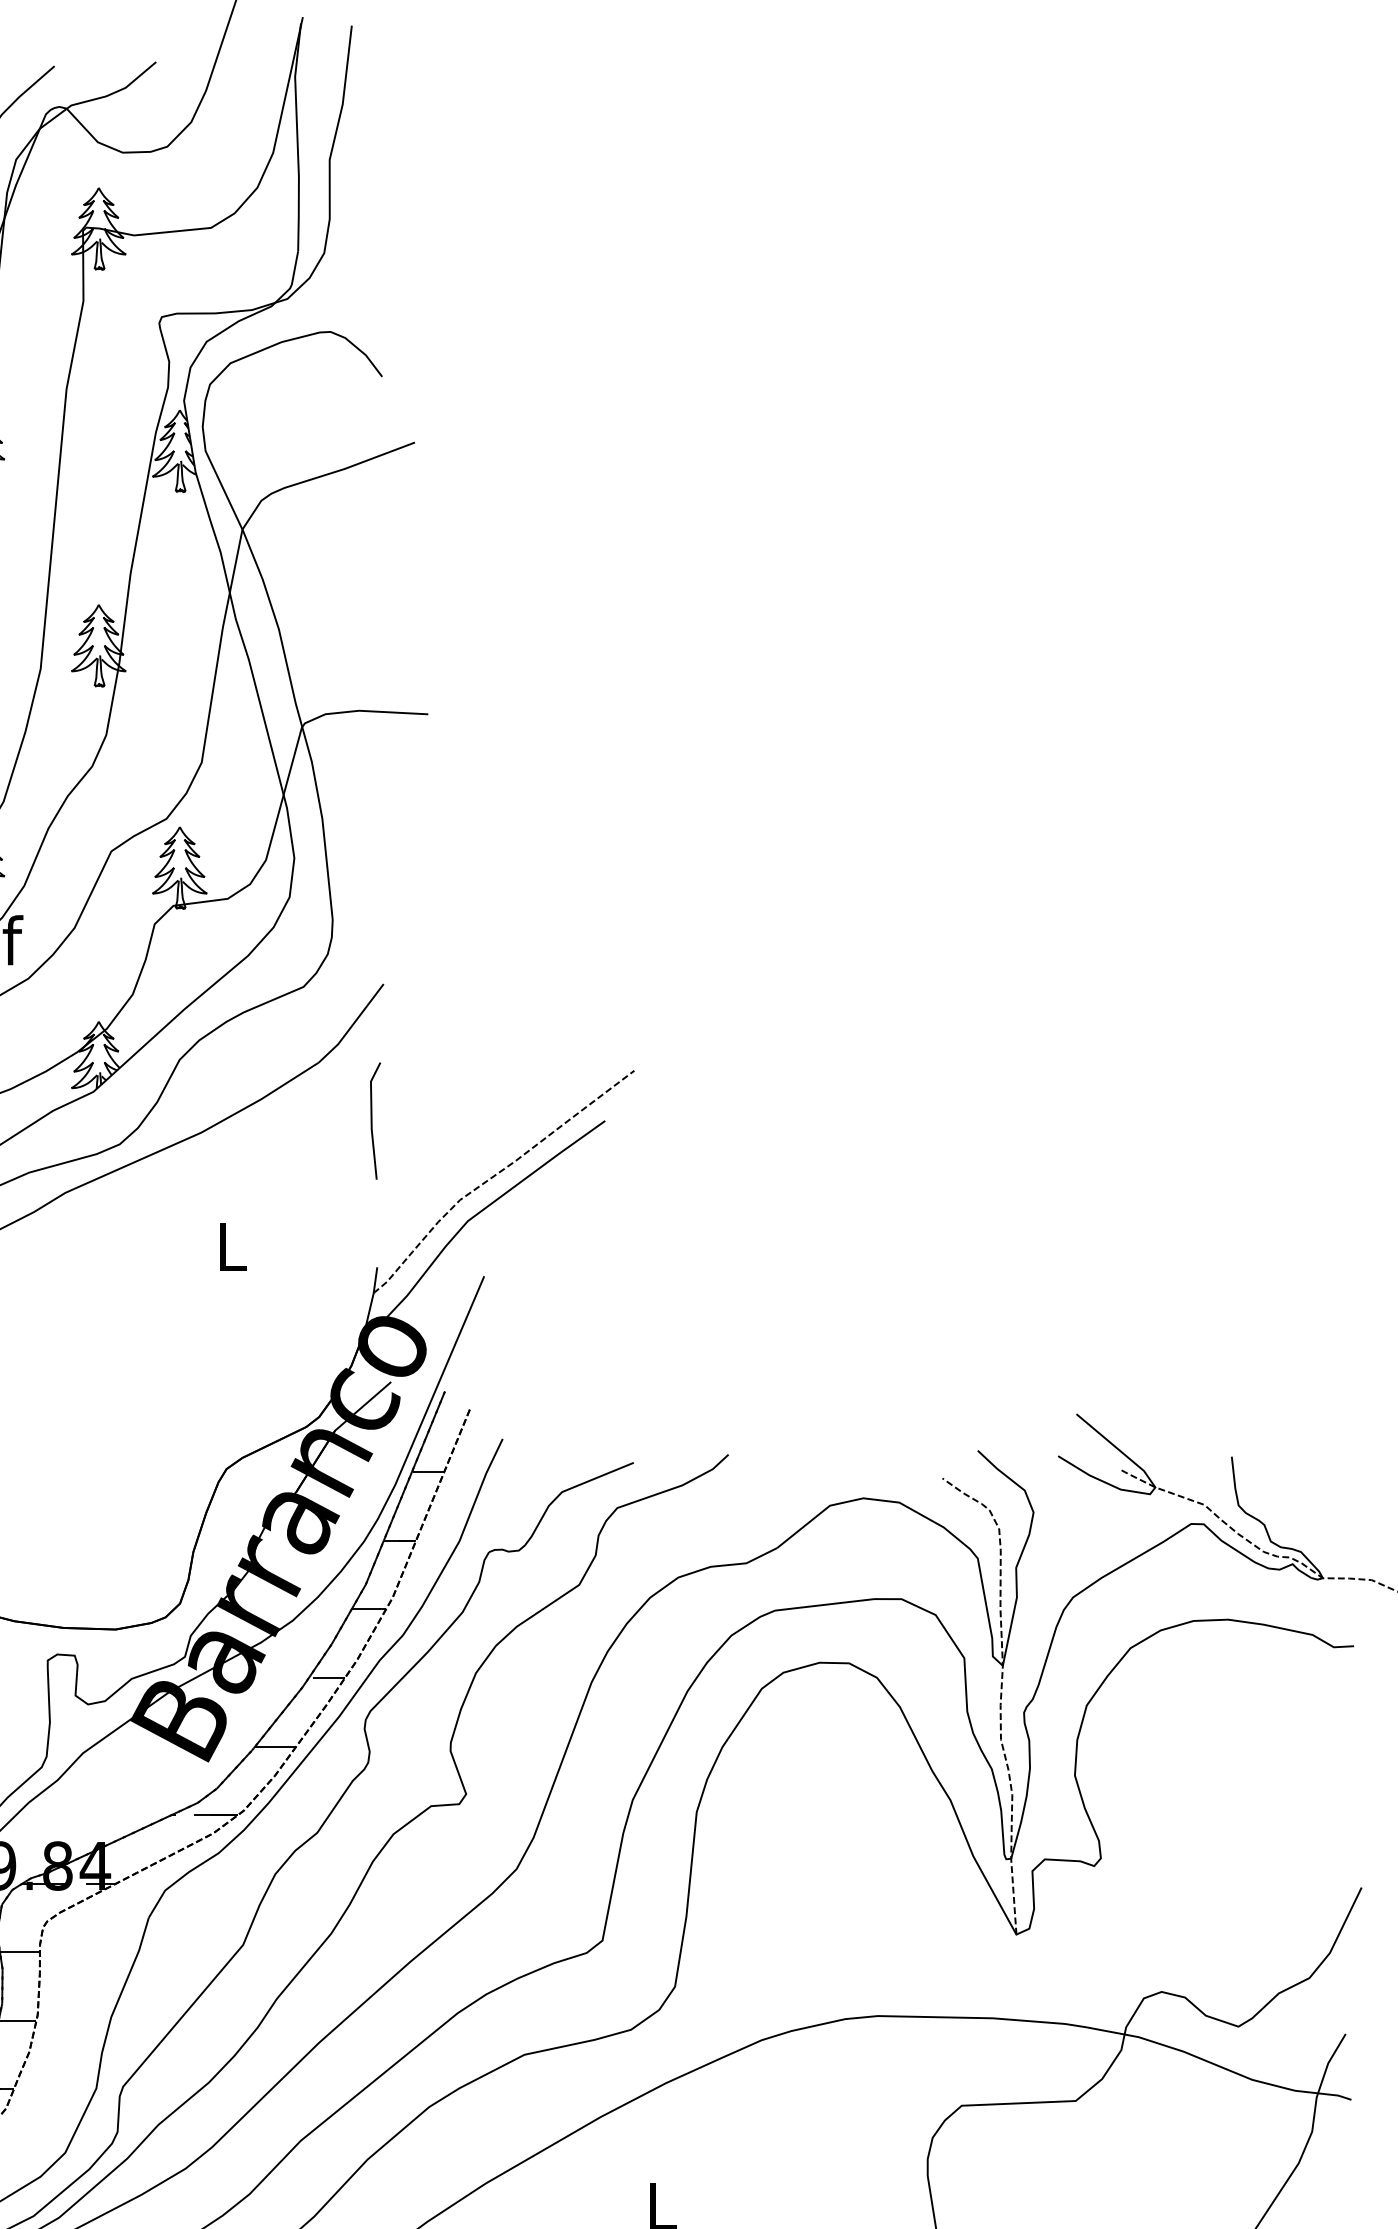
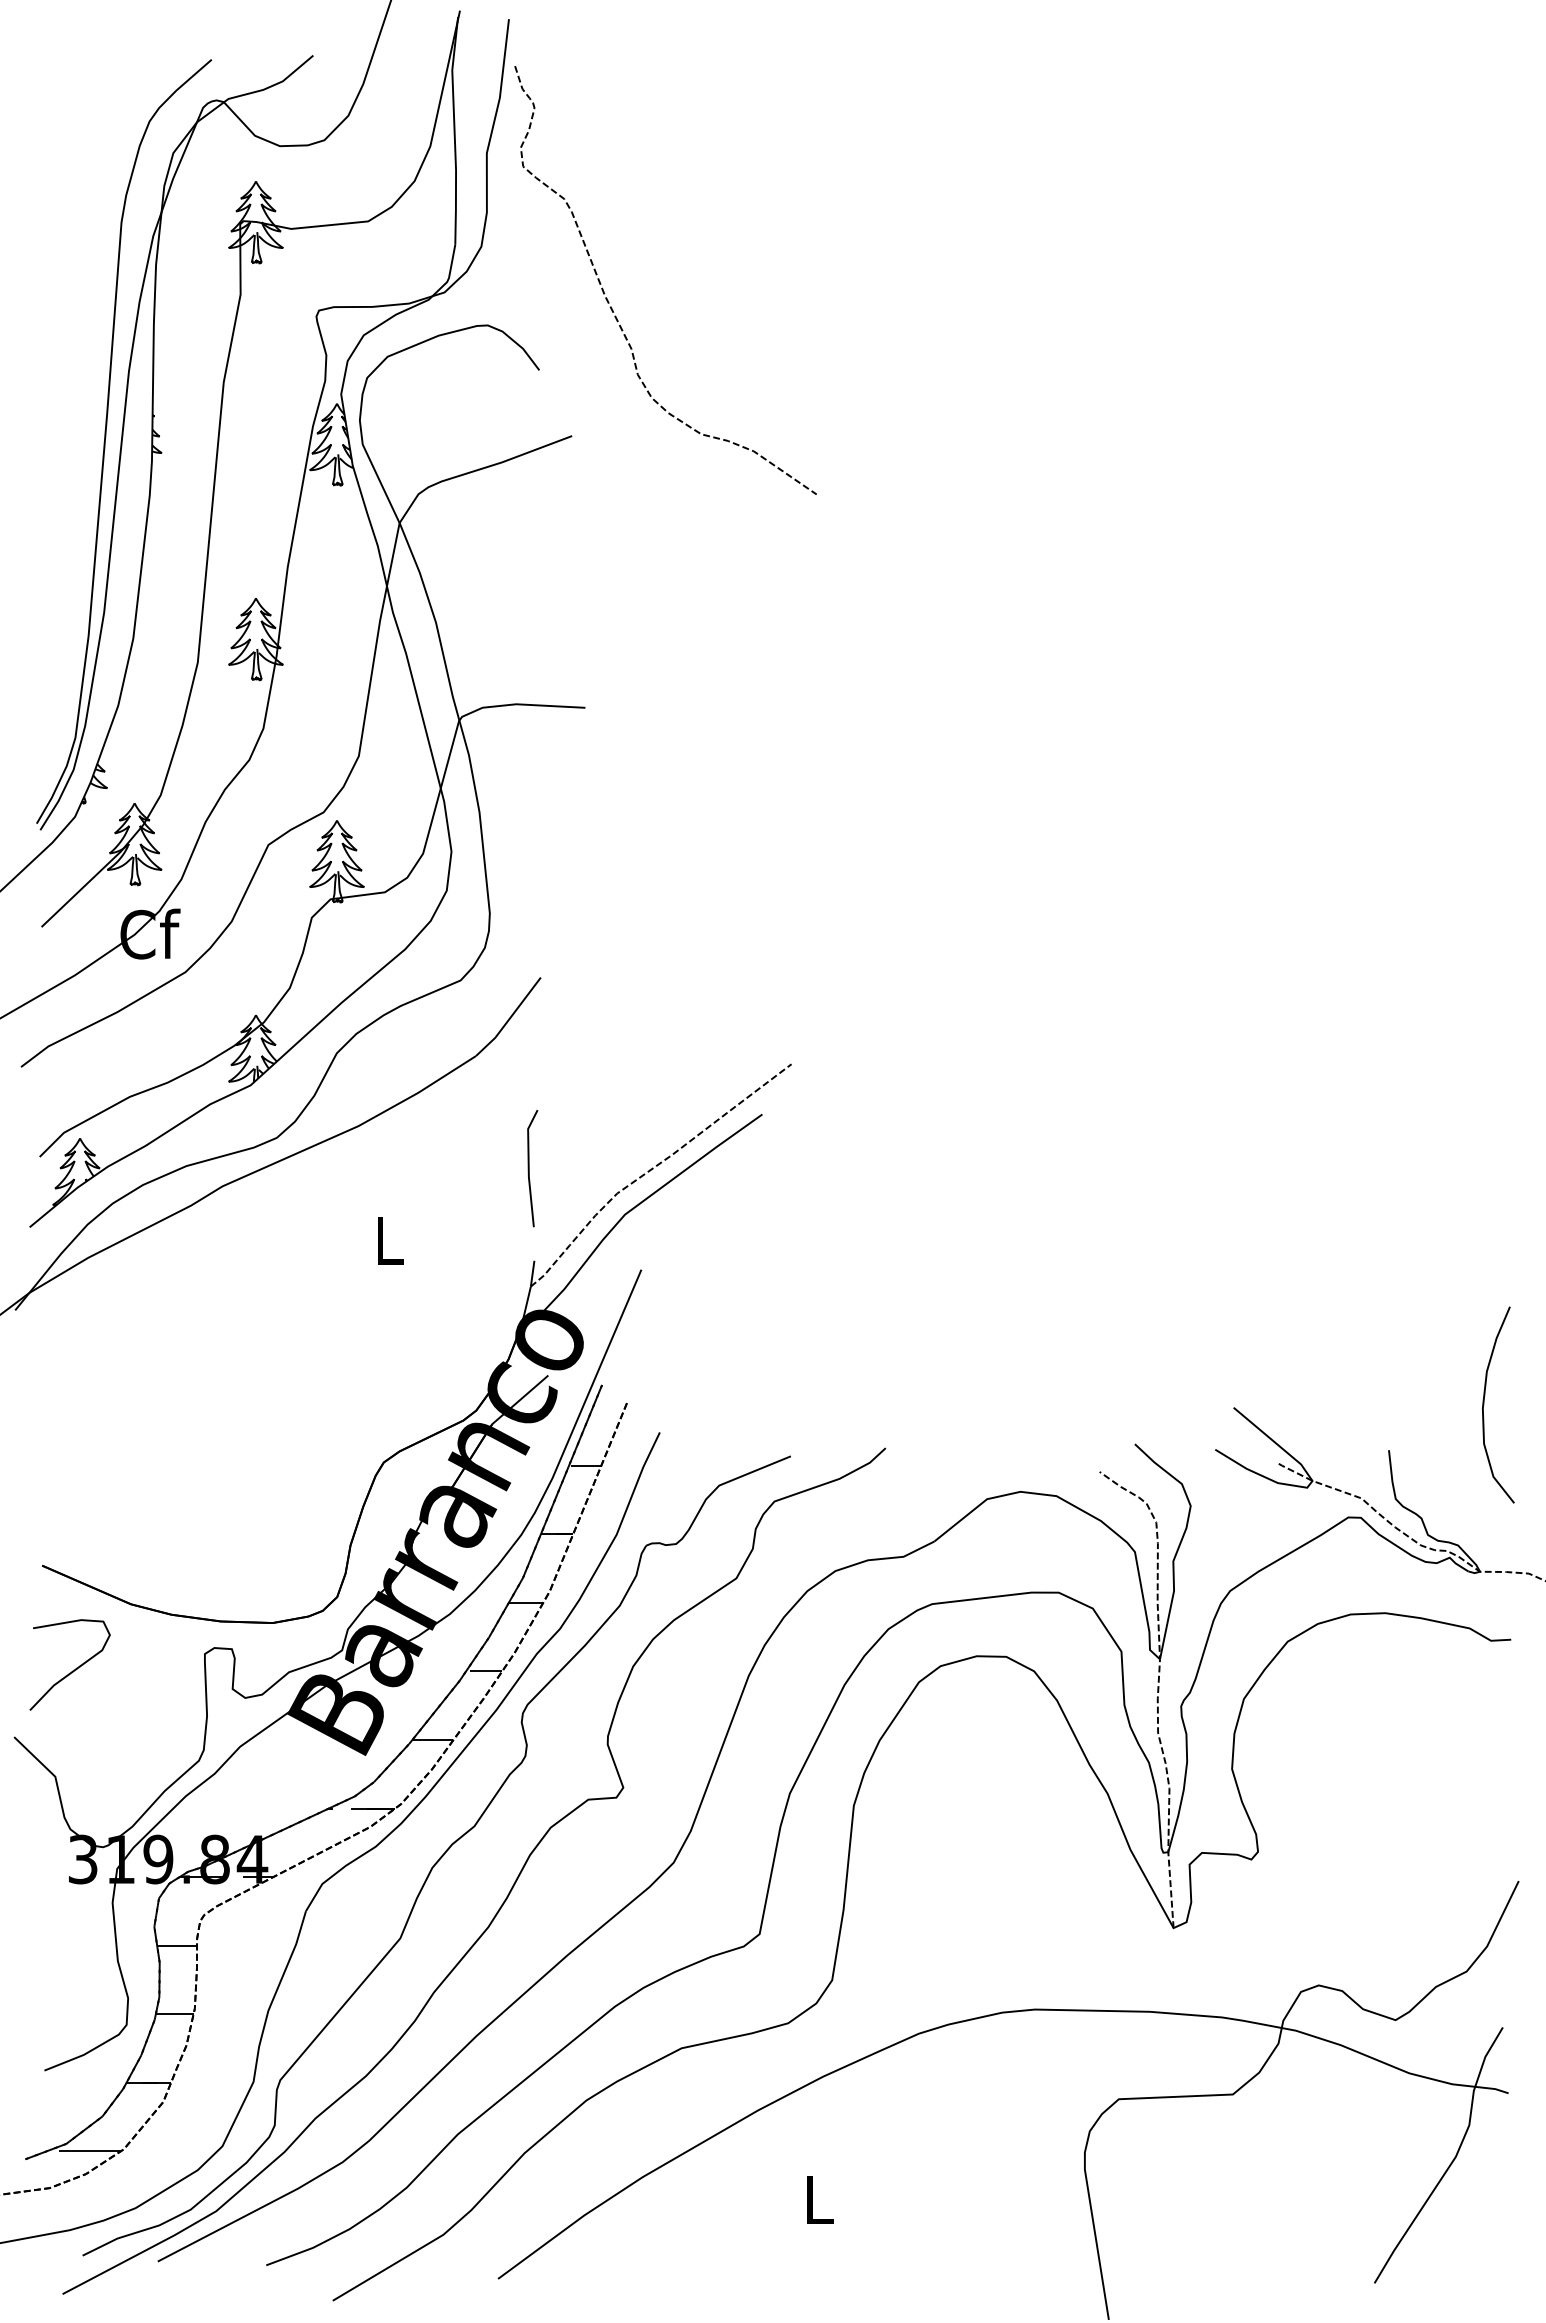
curve: (454, 313) -> (611, 306), added
line: (372, 1121) -> (529, 1168), moved
curve: (1327, 1411) -> (1484, 1404), added

